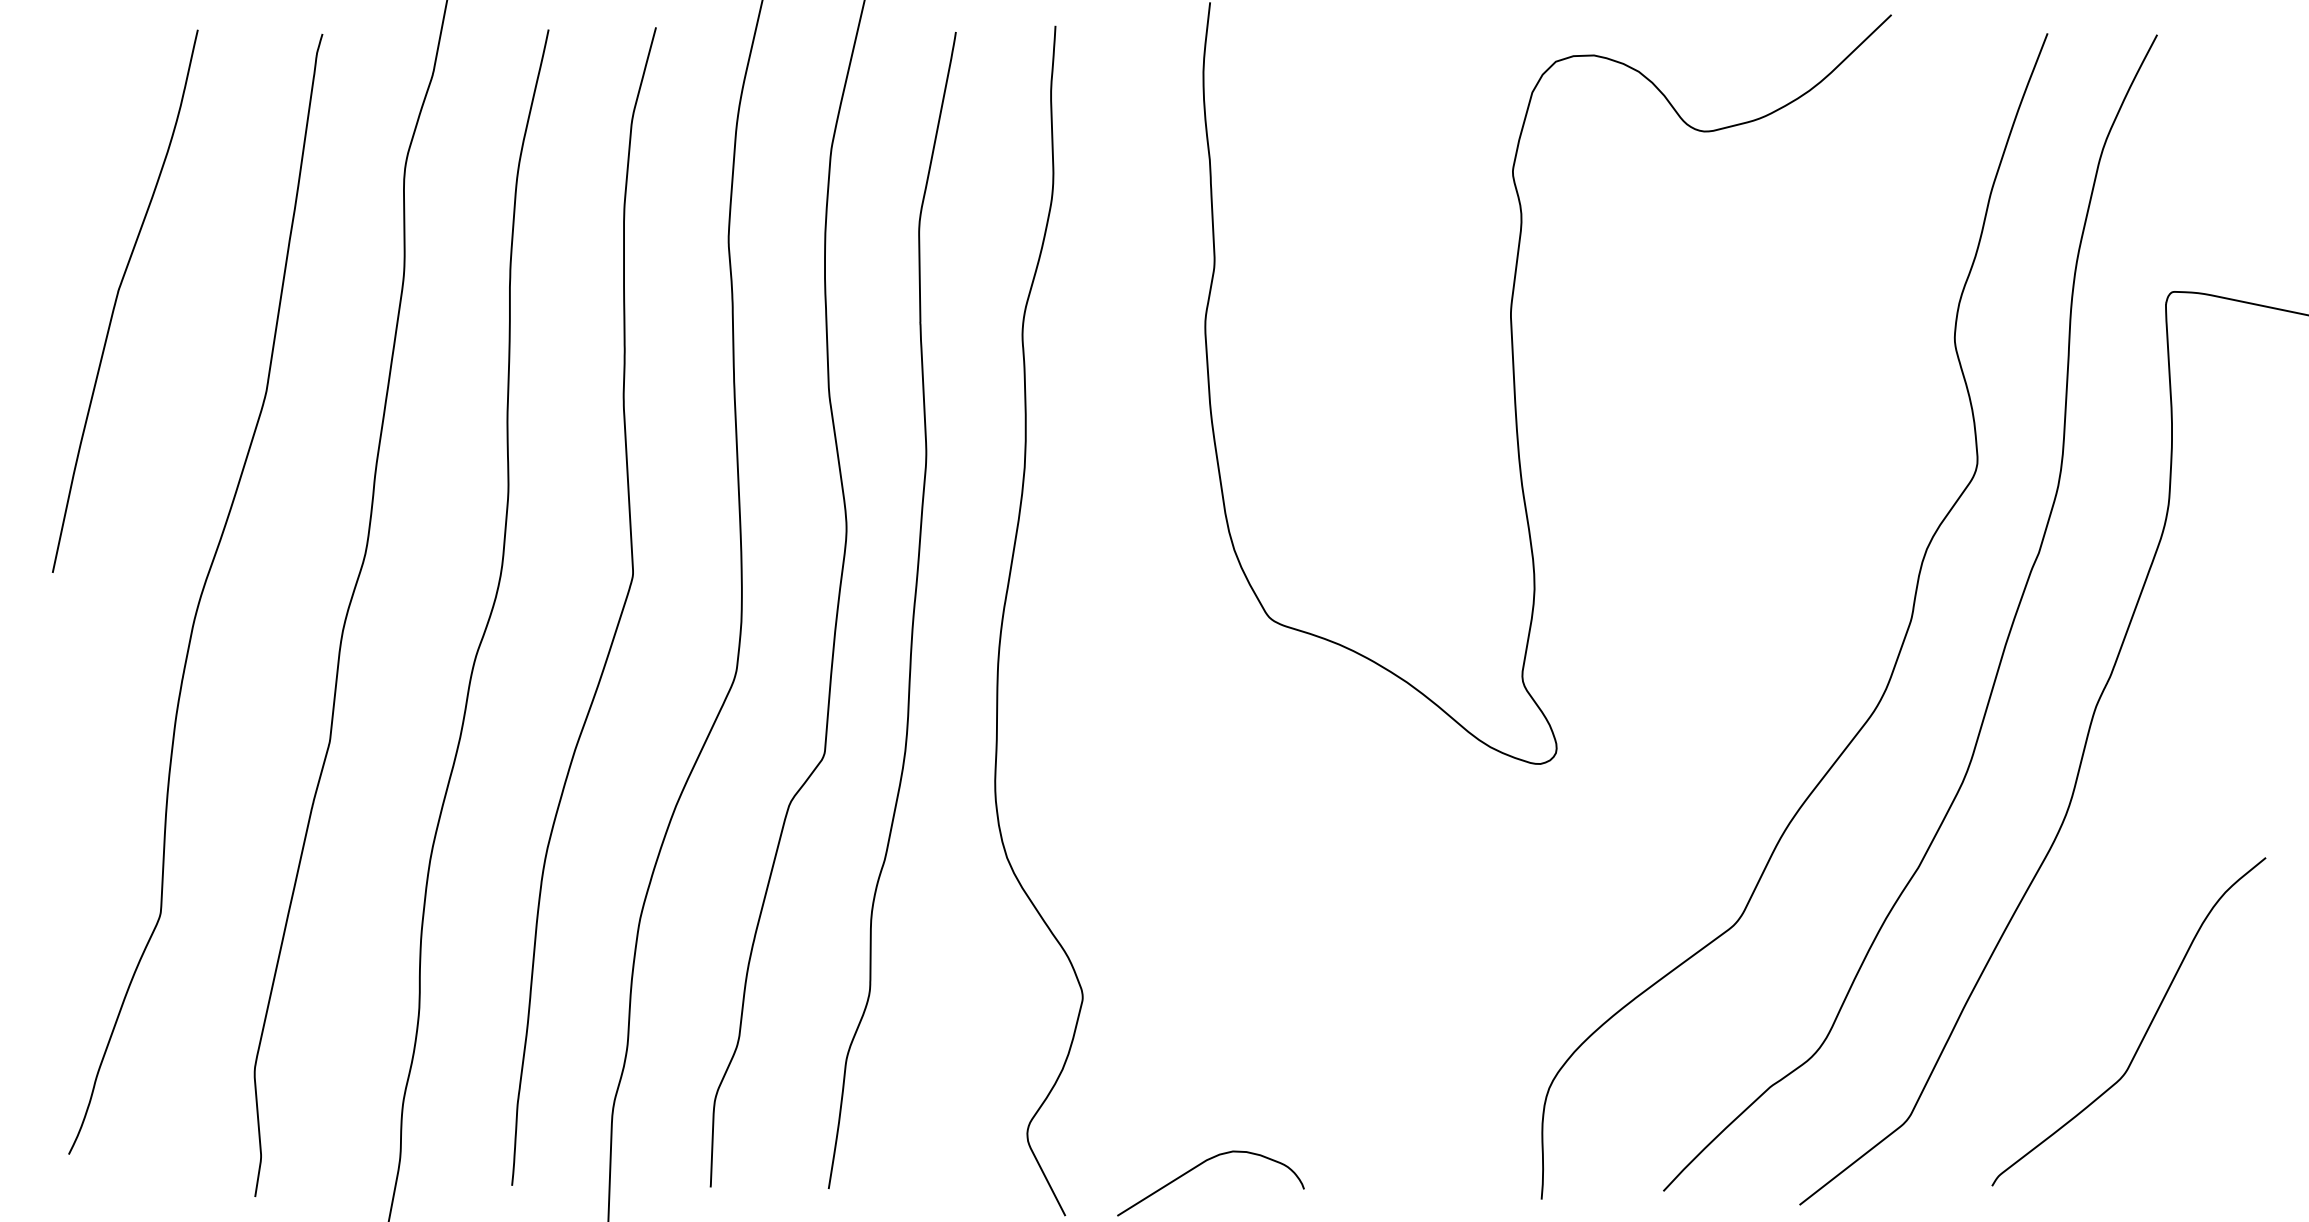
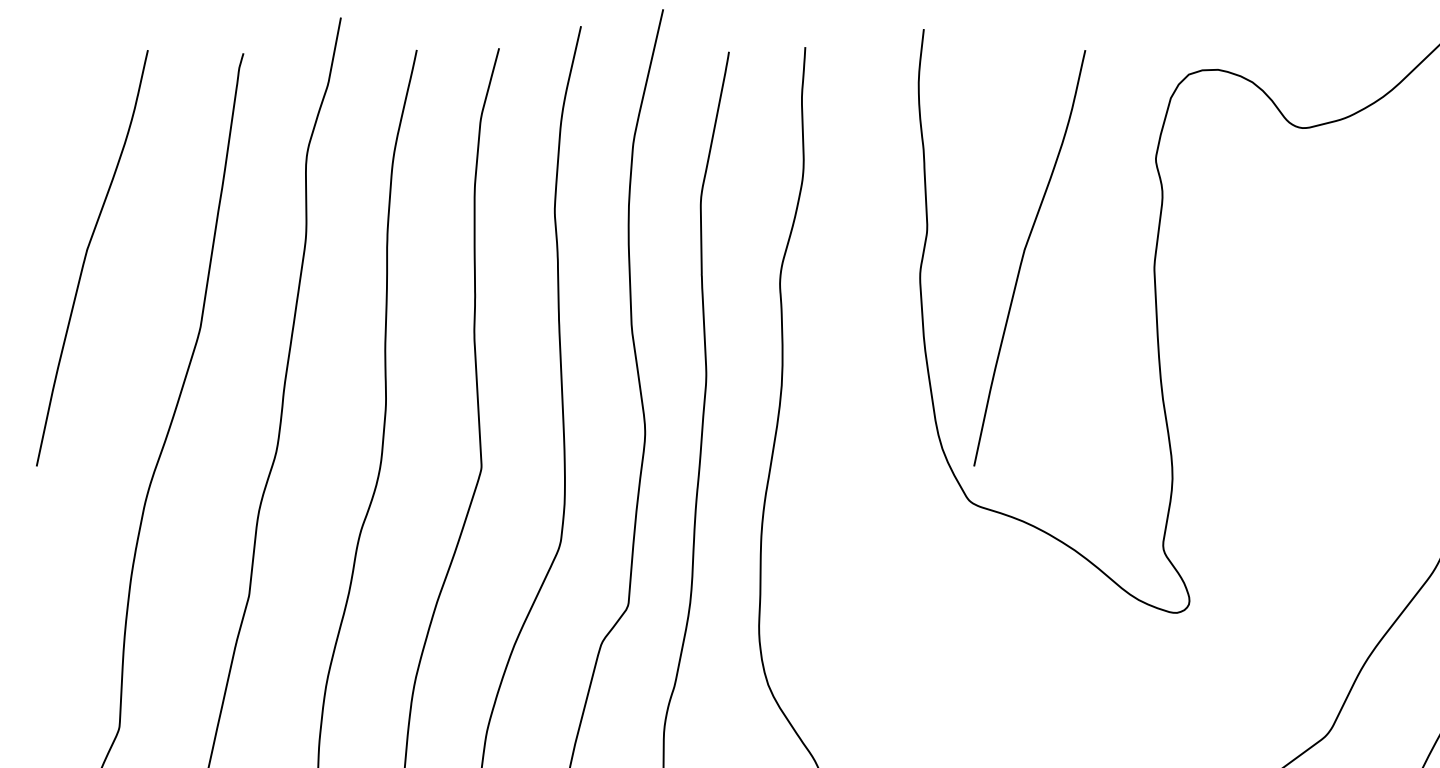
curve: (1340, 299) -> (1023, 256), added

